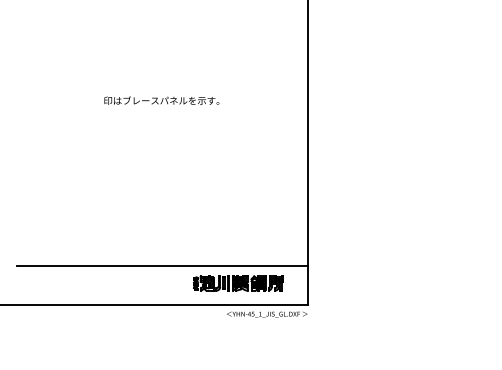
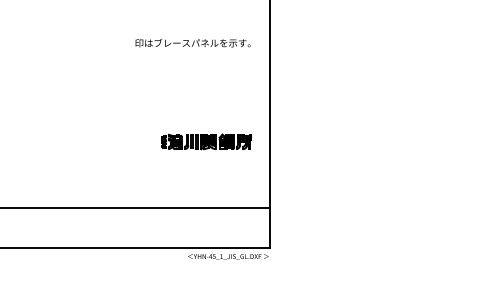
text: (161, 100) -> (192, 42), moved
part: (238, 283) -> (206, 141), moved

